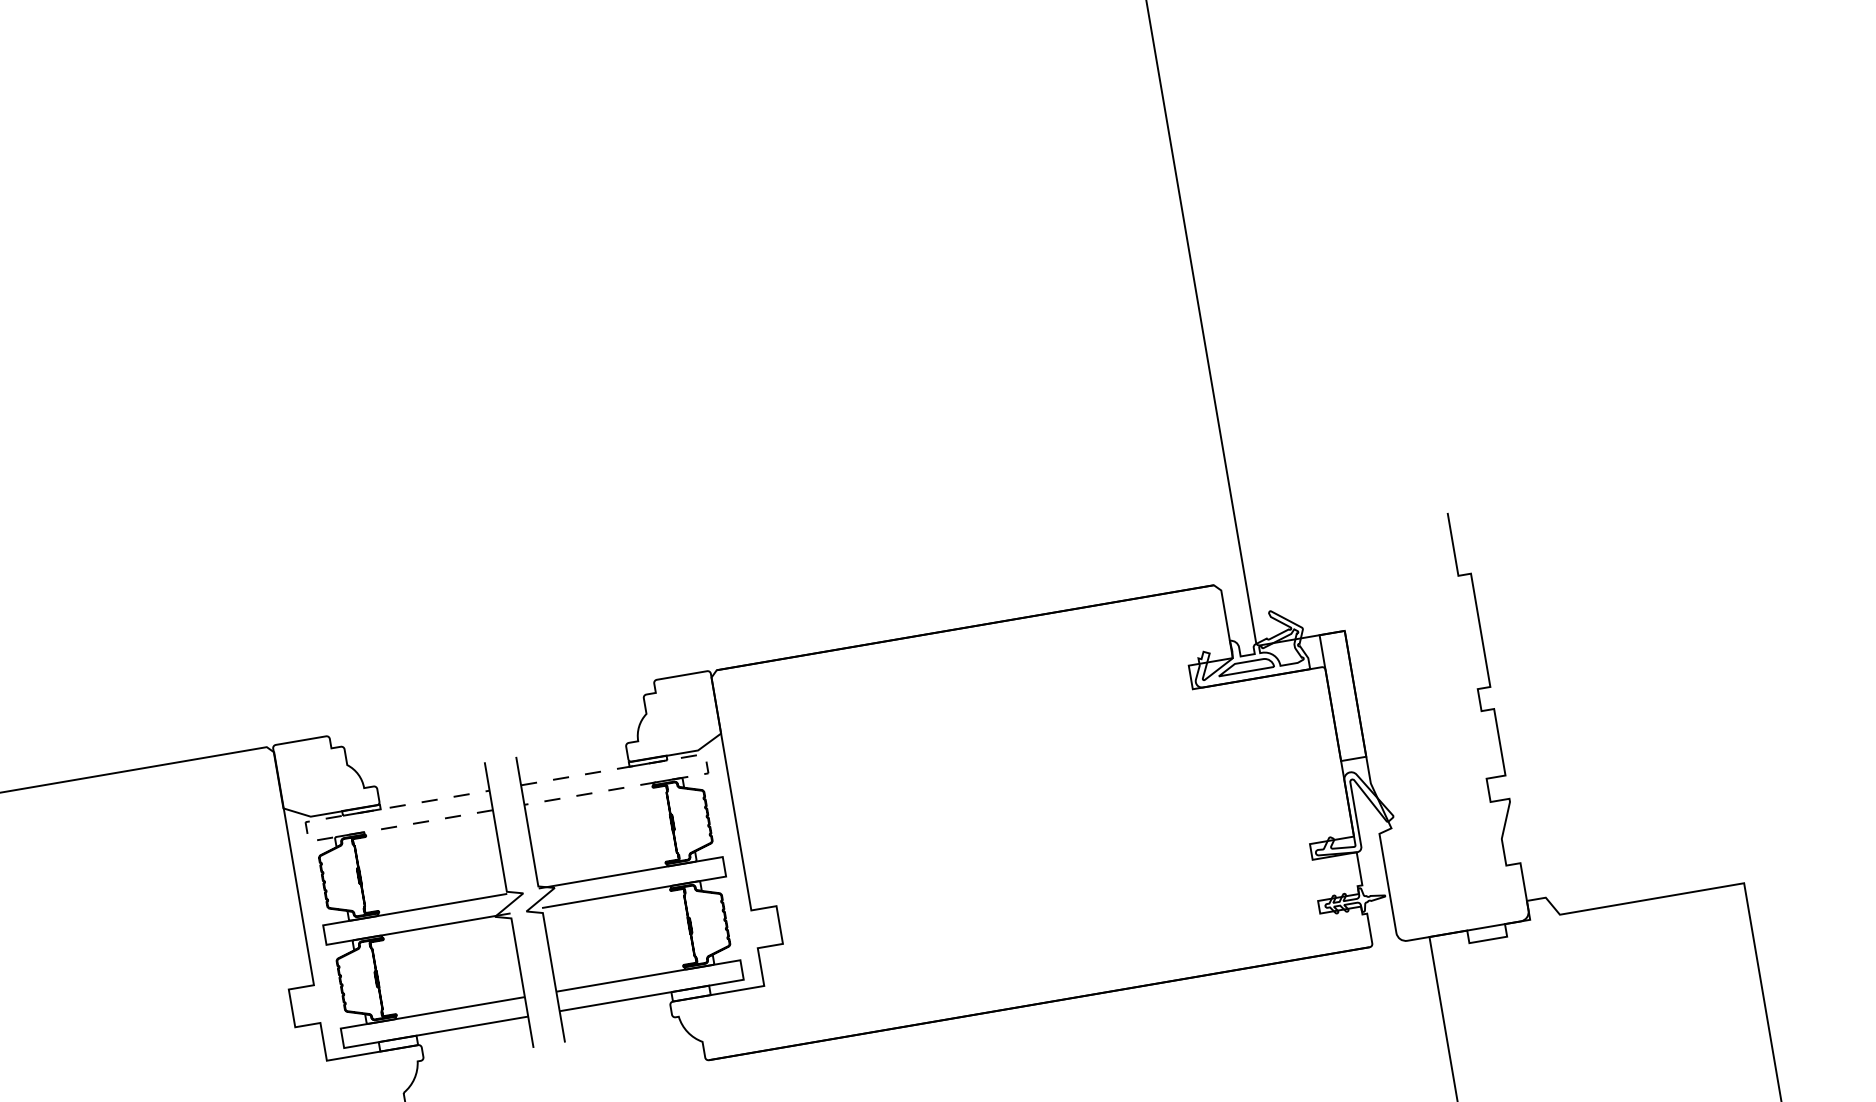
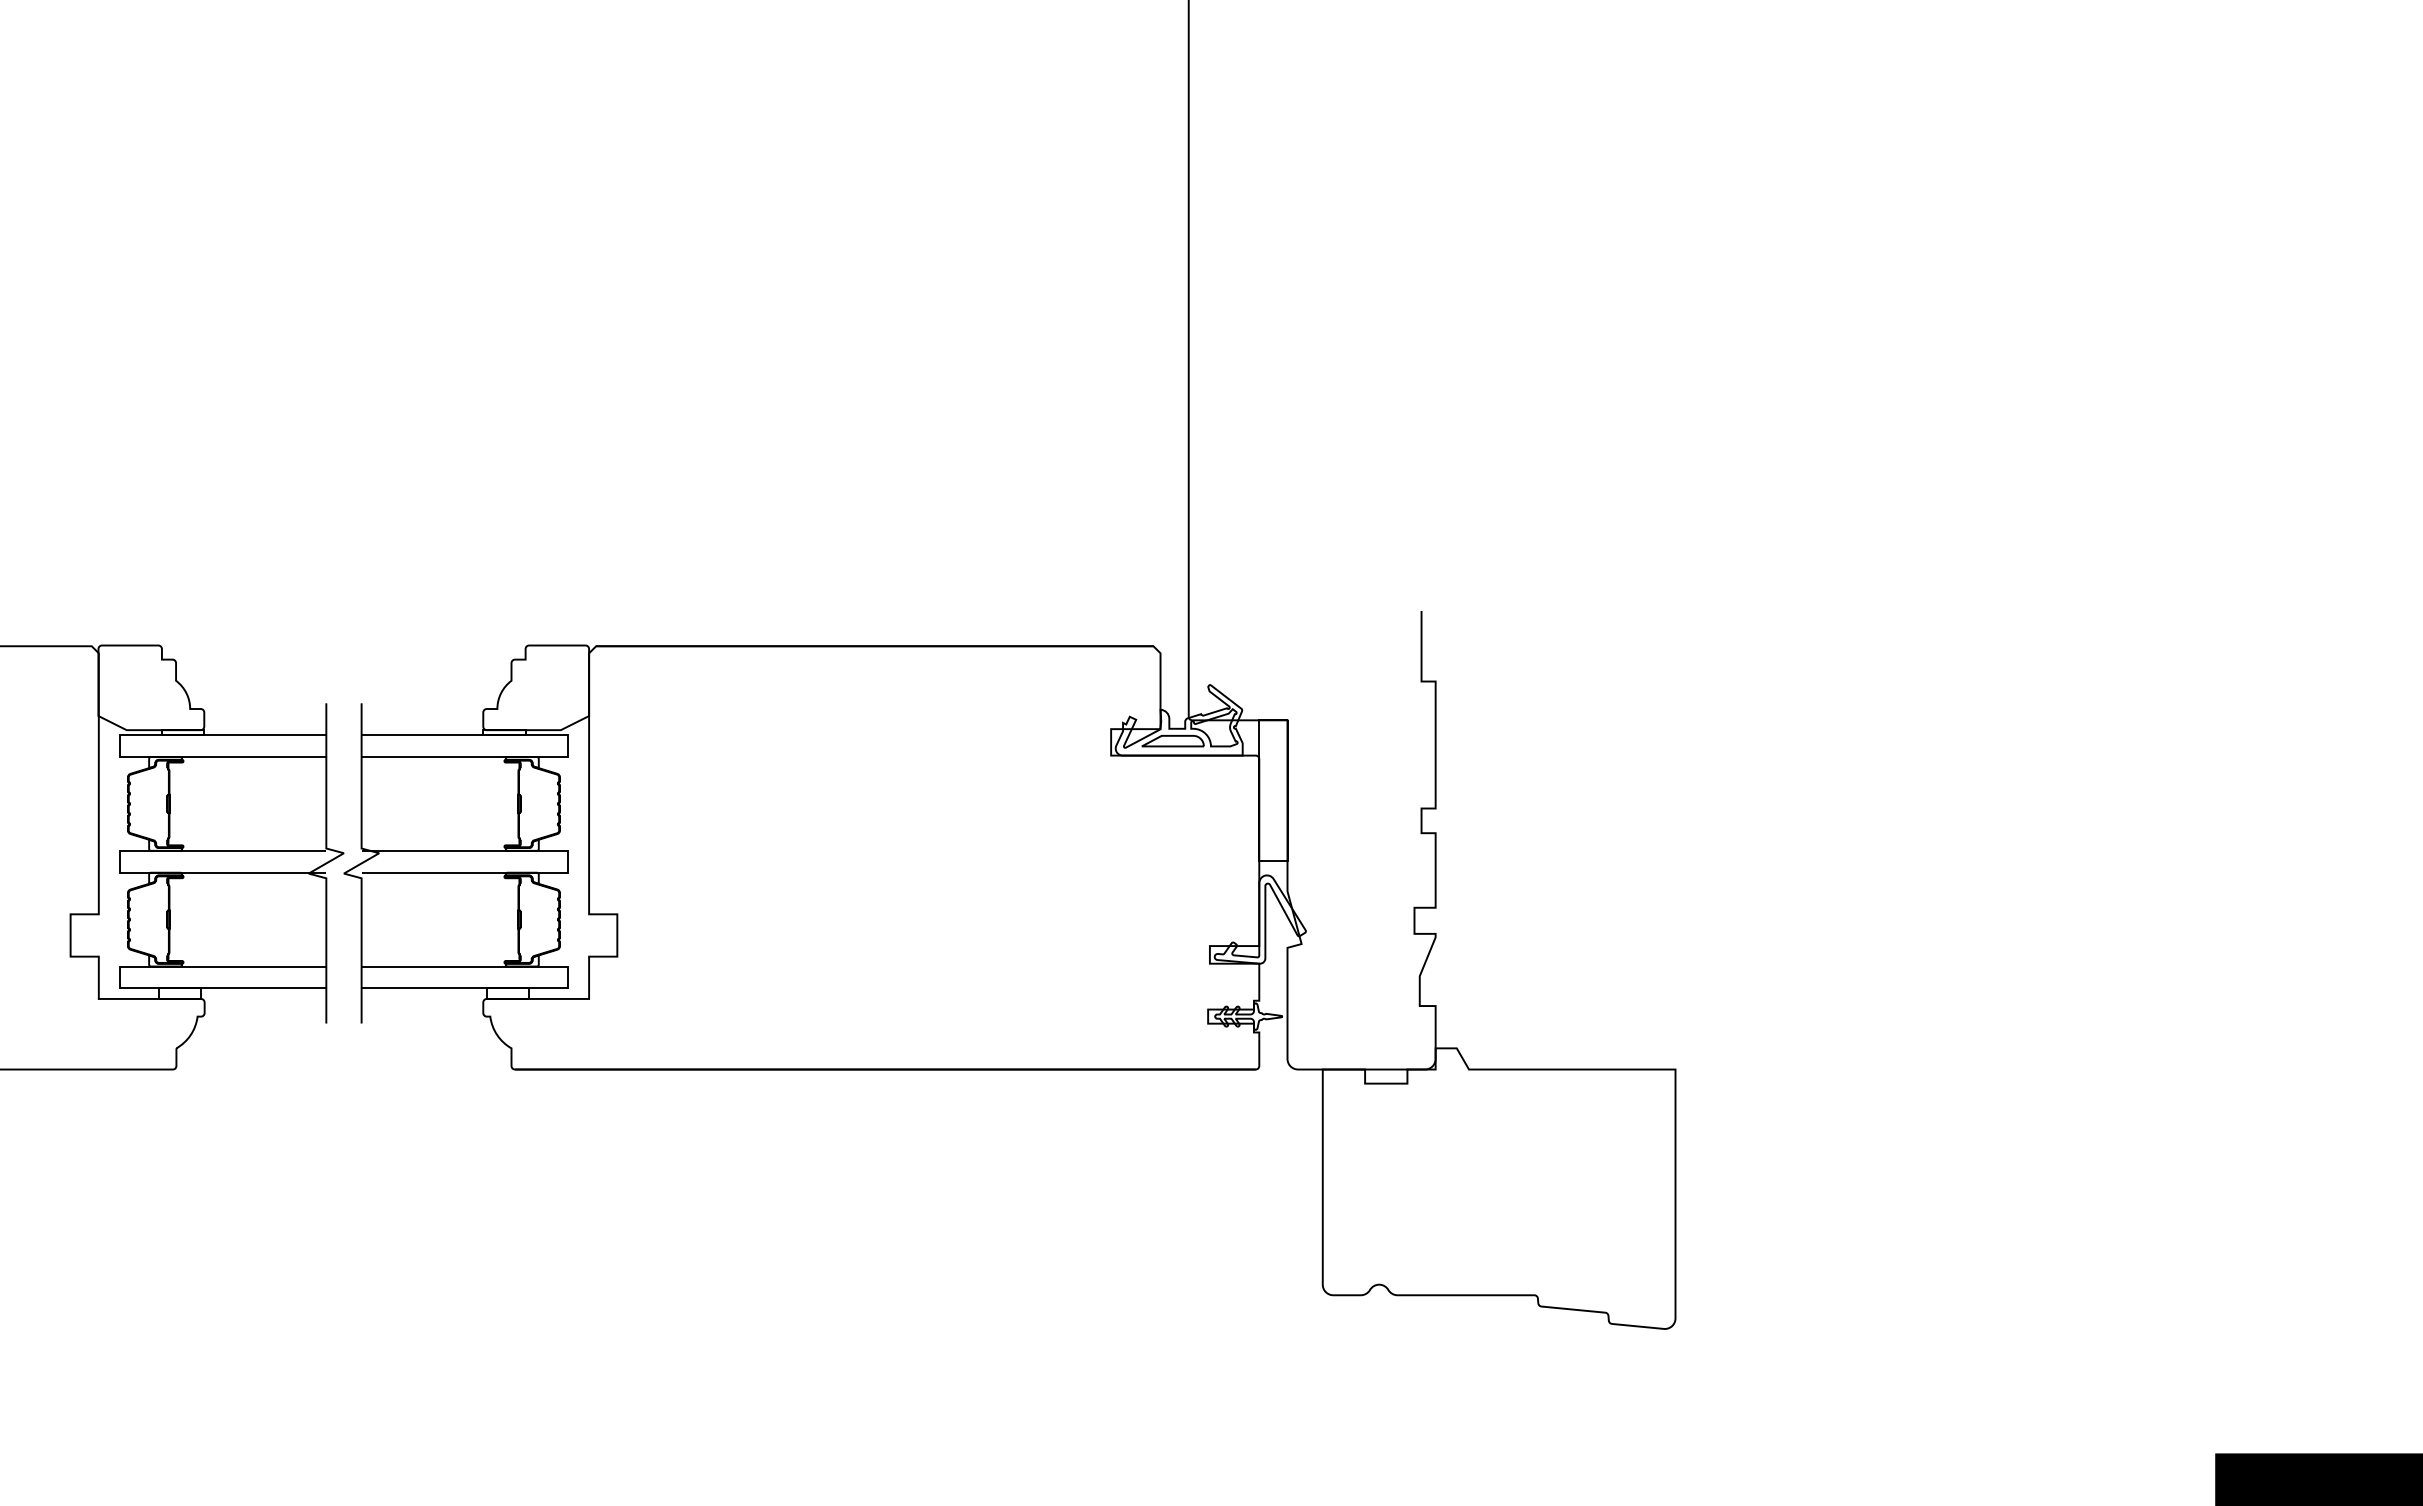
line: (706, 764) -> (567, 746), dashed -> solid
line: (306, 832) -> (119, 746), dashed -> solid

